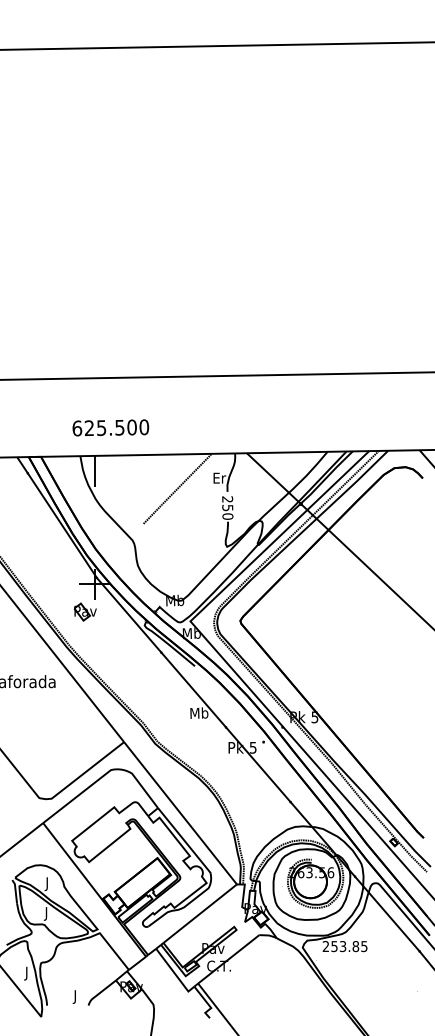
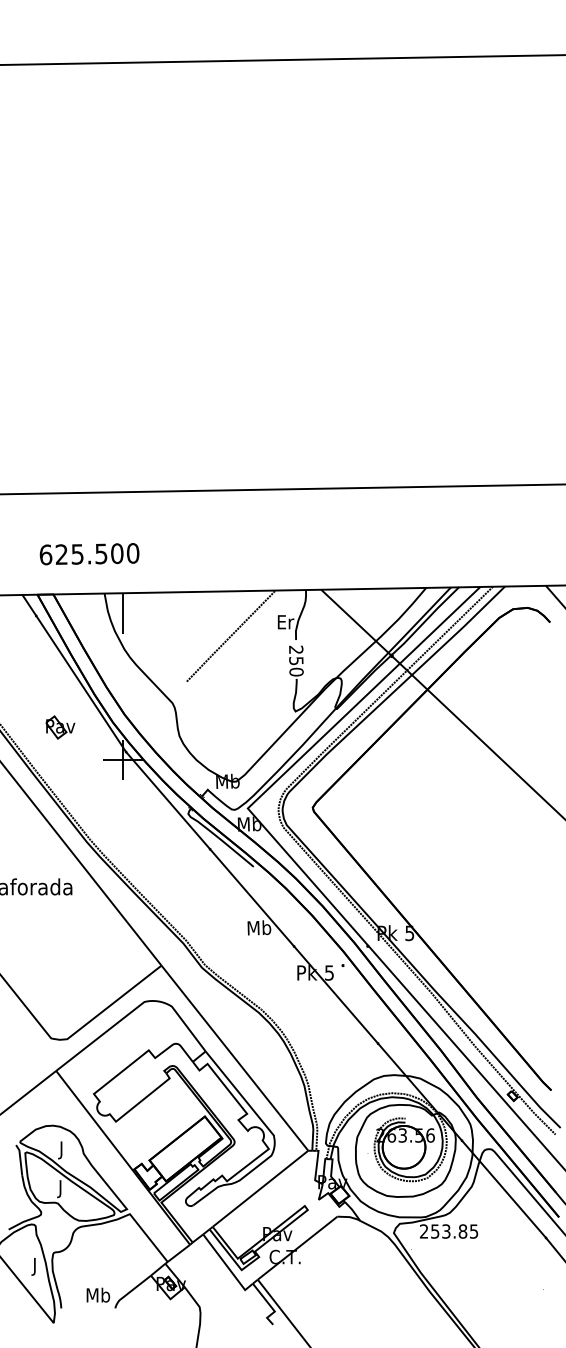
text: (110, 427) -> (89, 553), moved
part: (85, 611) -> (60, 726), moved
text: (75, 996) -> (98, 1296), J -> Mb

